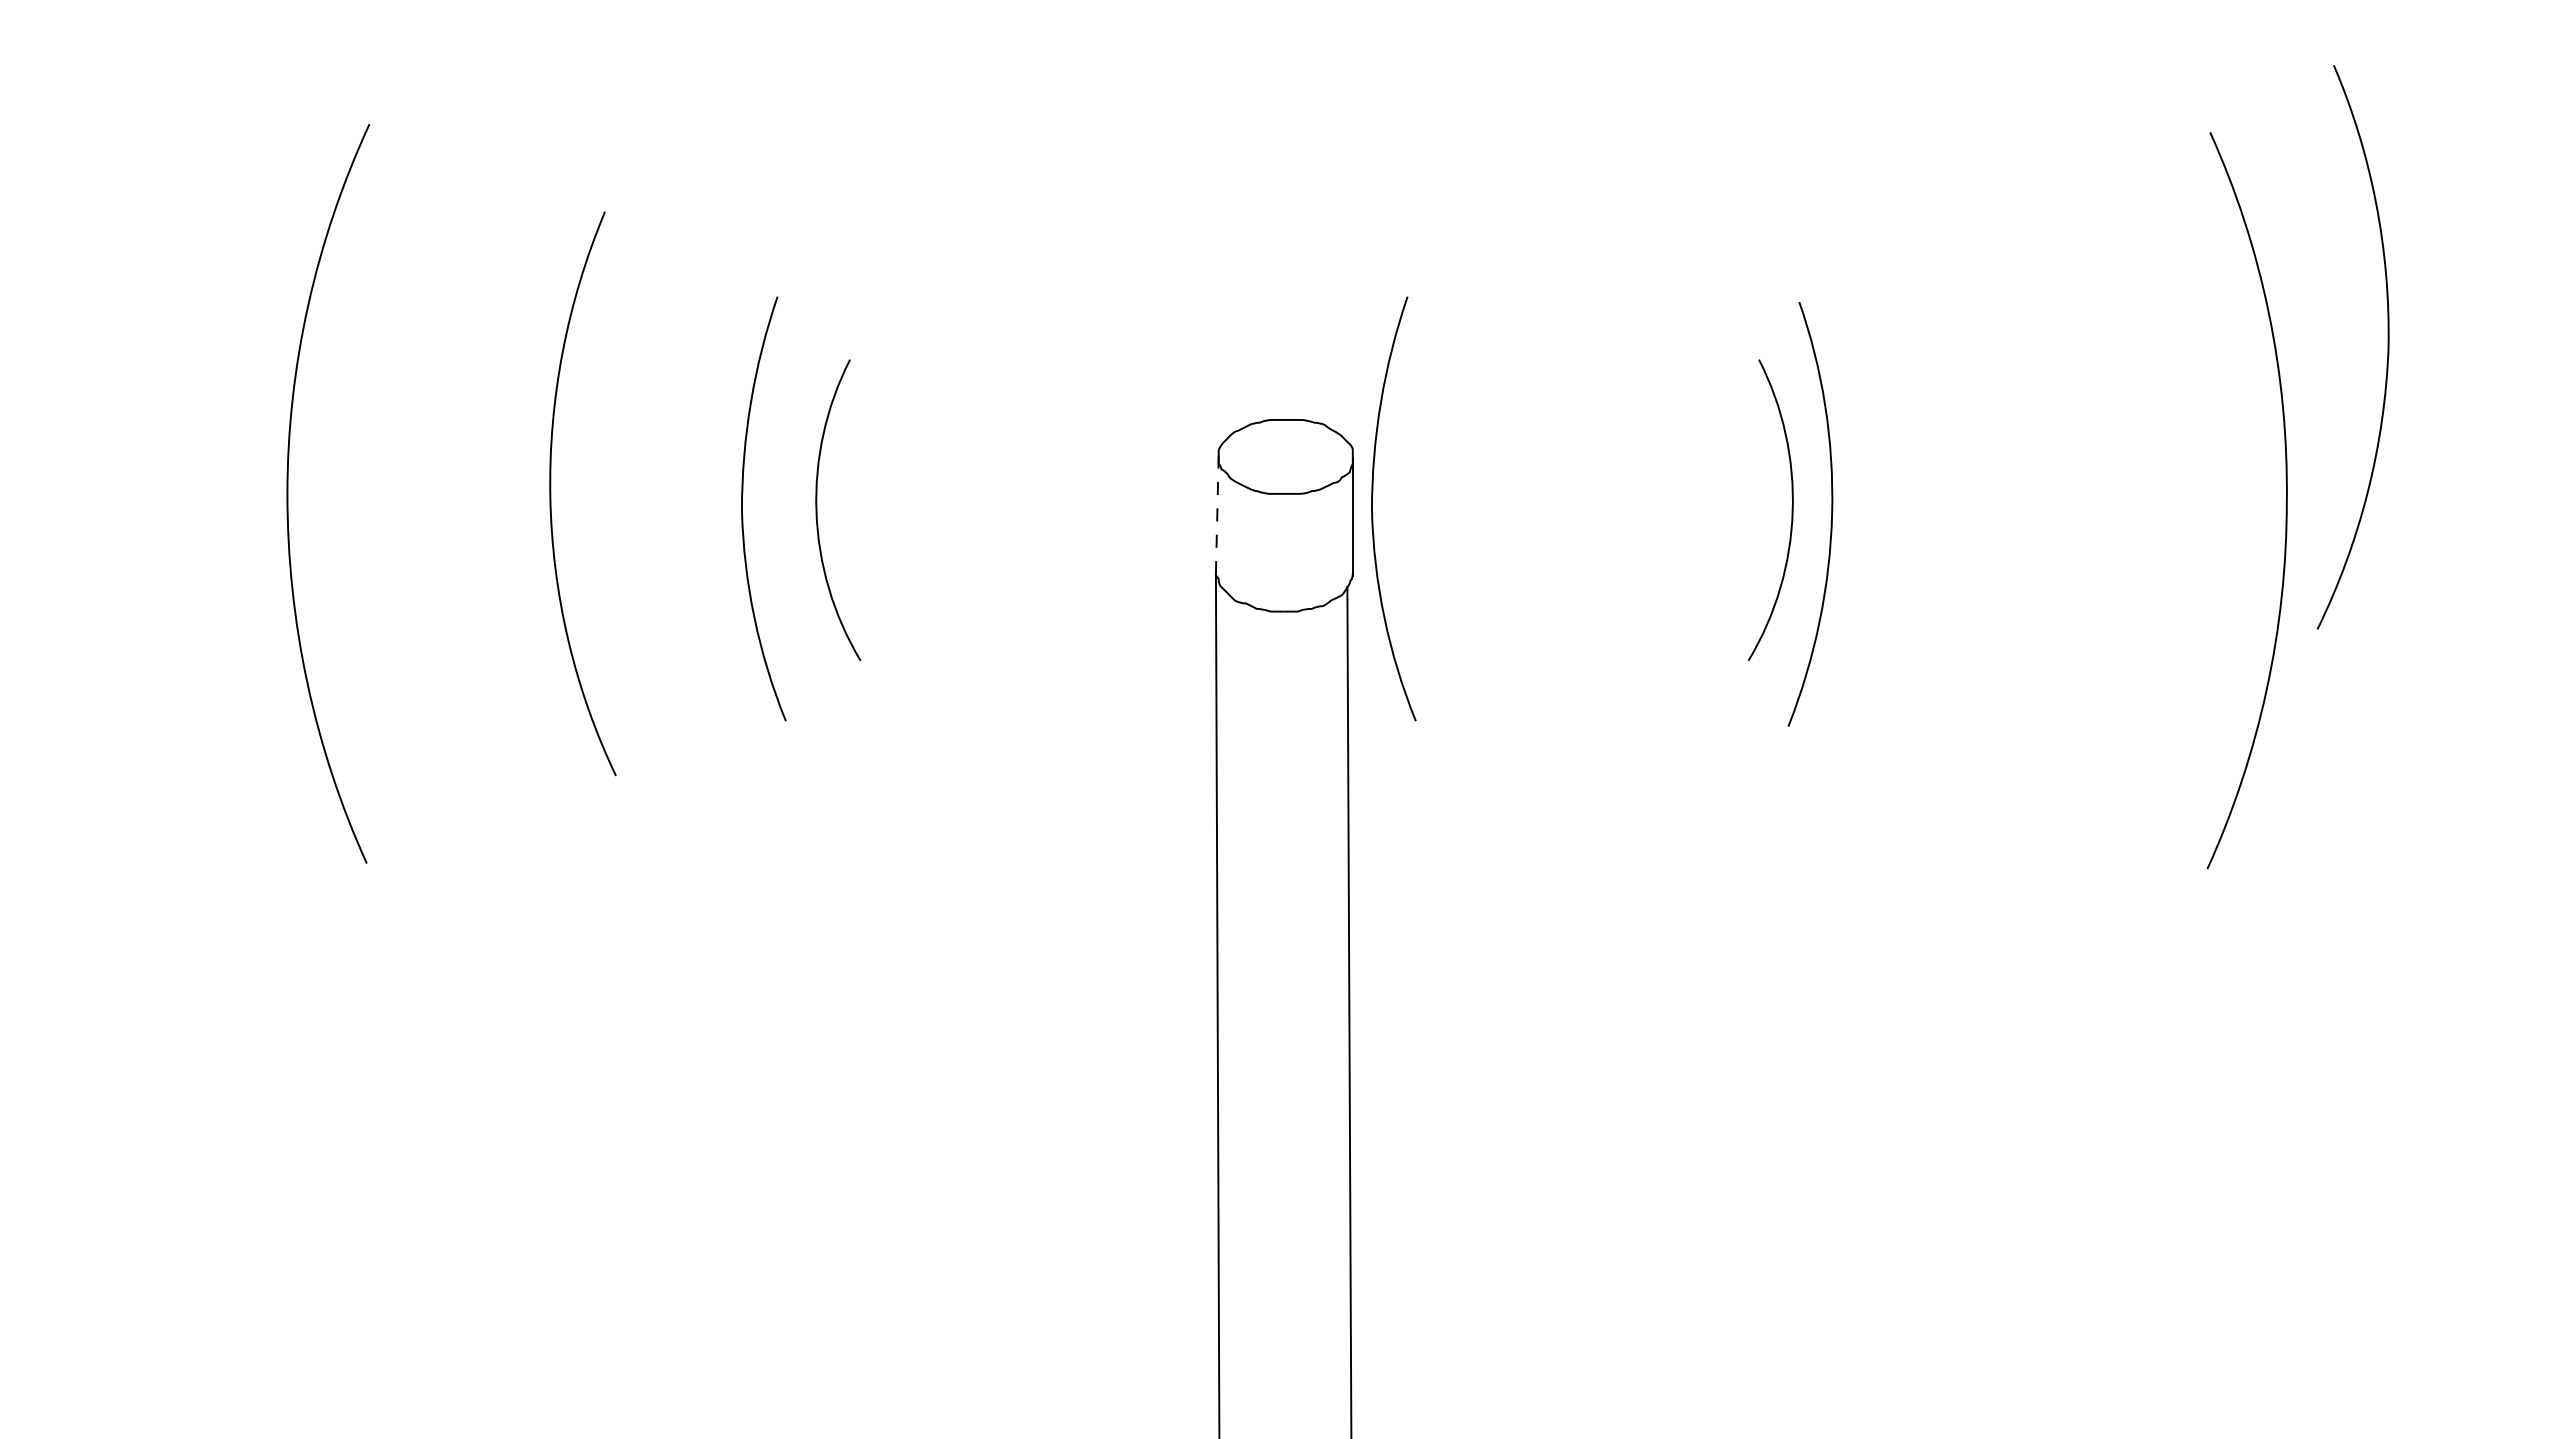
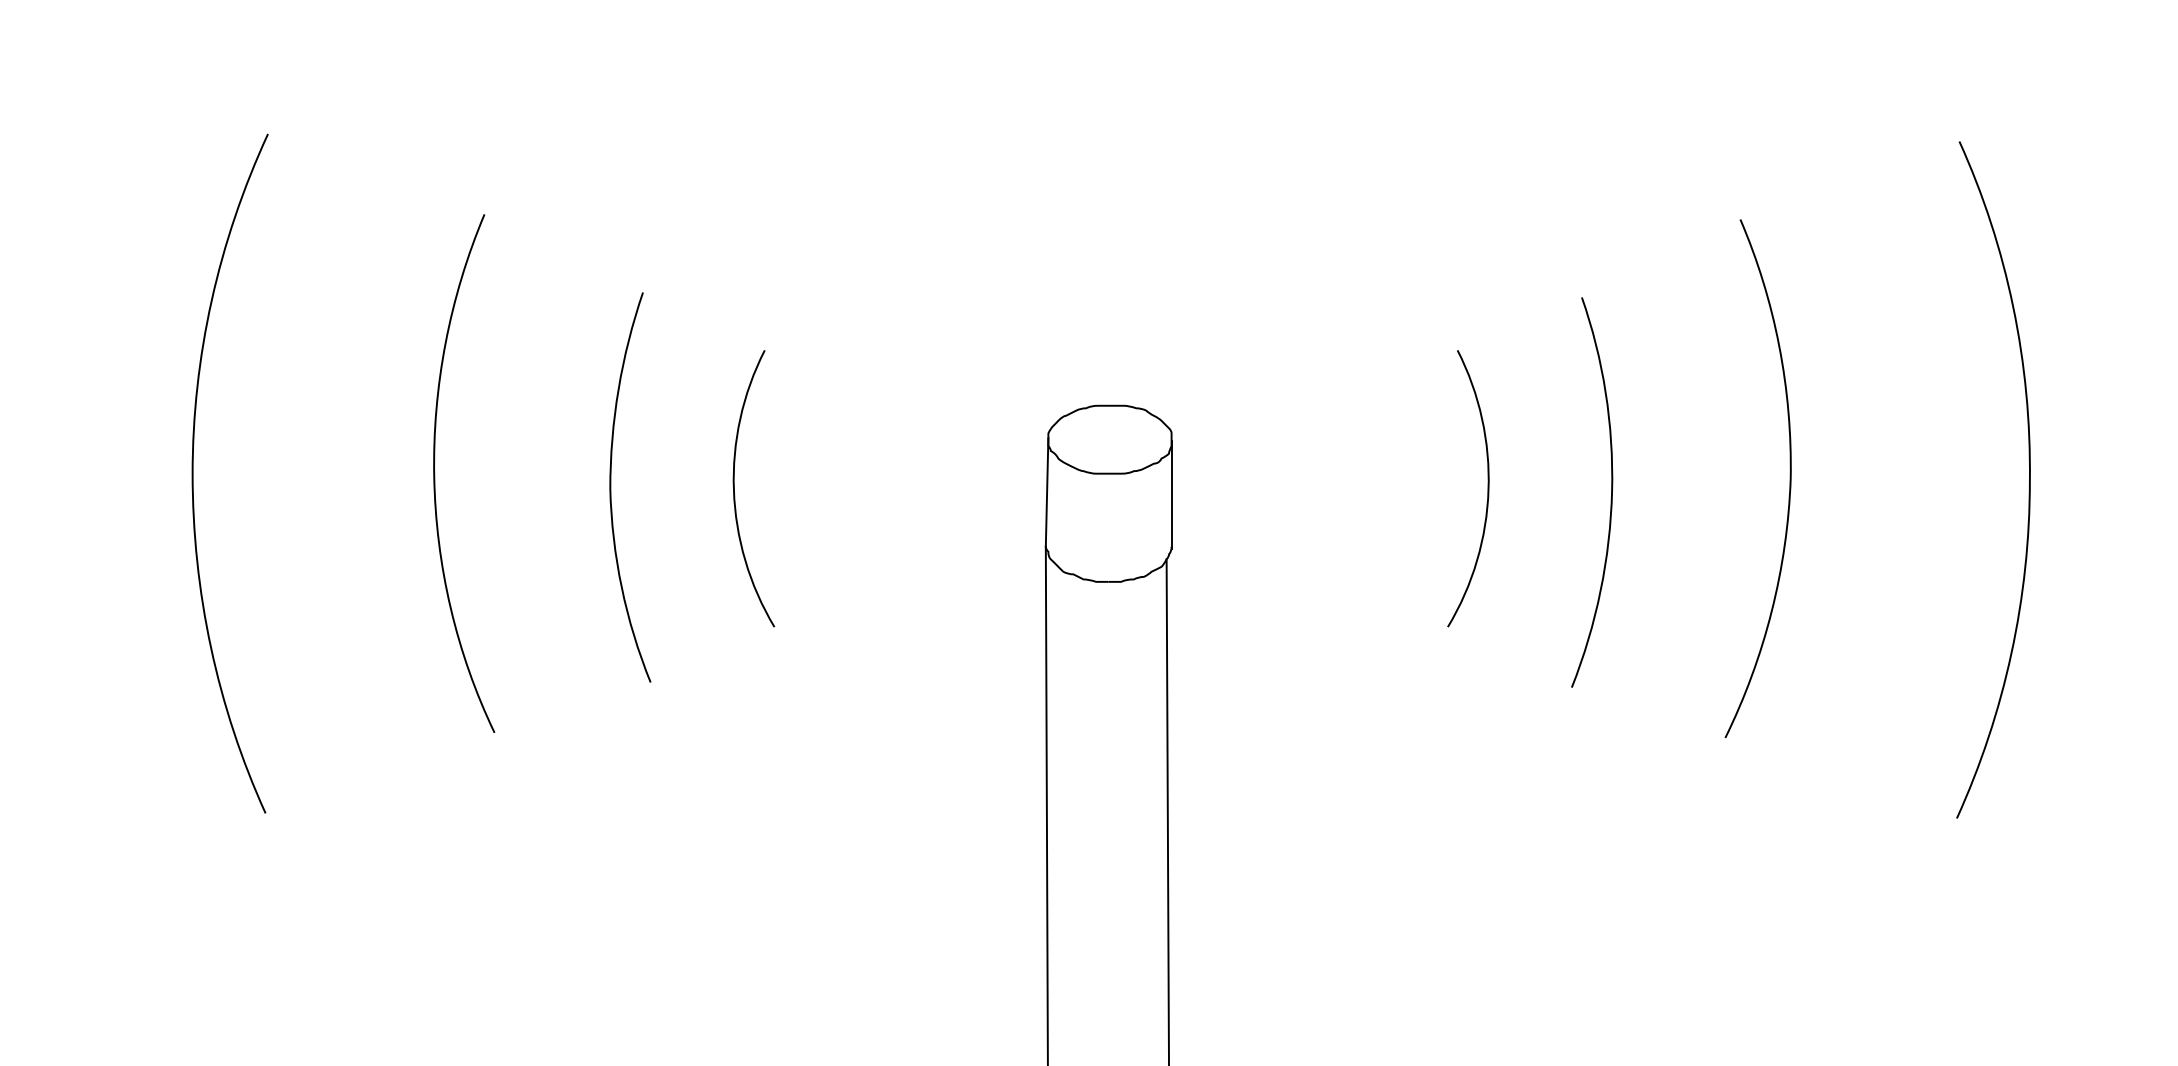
curve: (2387, 347) -> (1789, 478), moved
curve: (1372, 508) -> (1189, 487), removed
part: (817, 509) -> (734, 488), moved
part: (1791, 509) -> (1487, 488), moved
line: (1217, 514) -> (1047, 492), dashed -> solid

